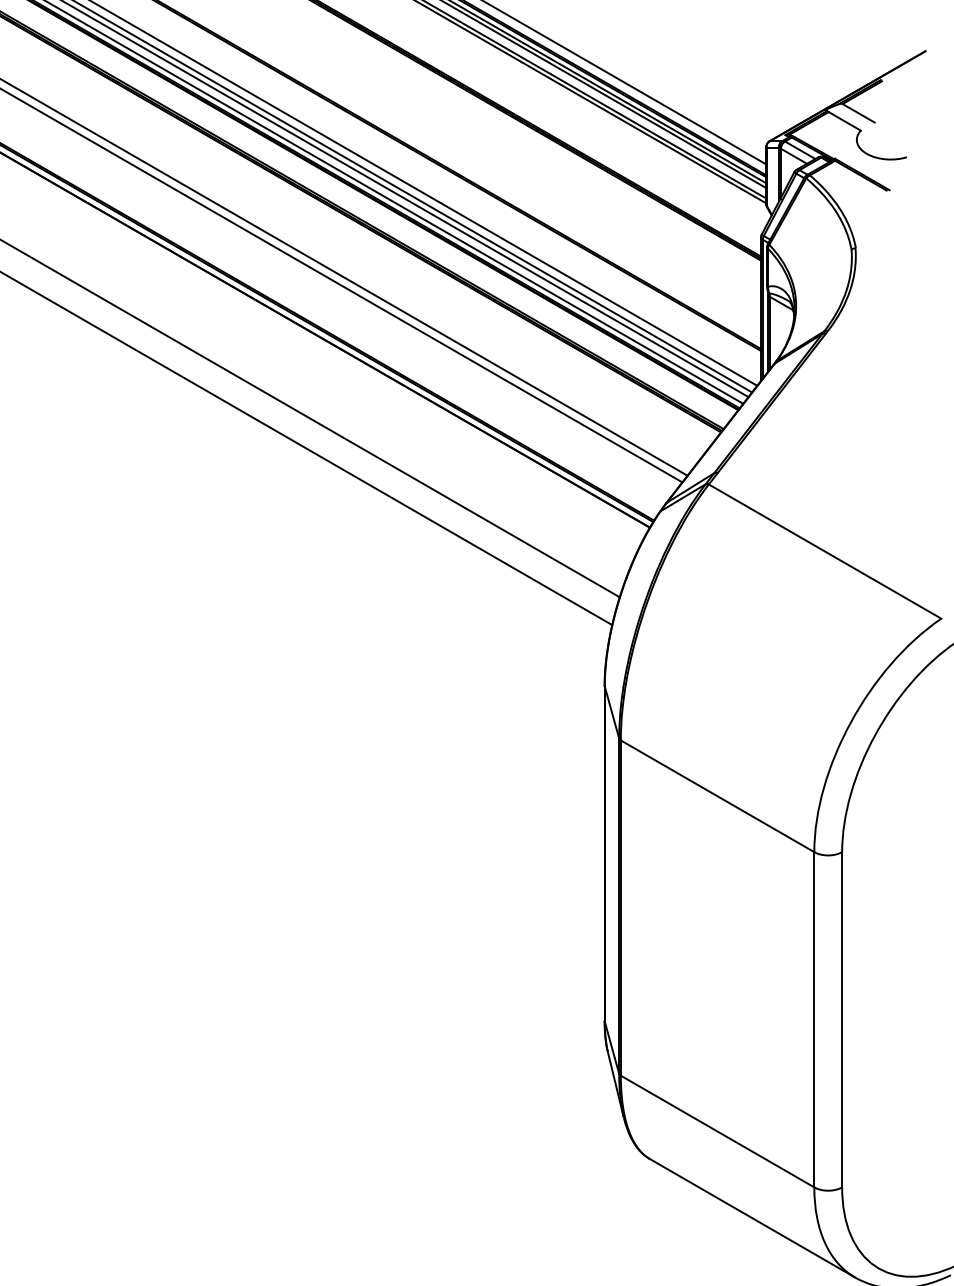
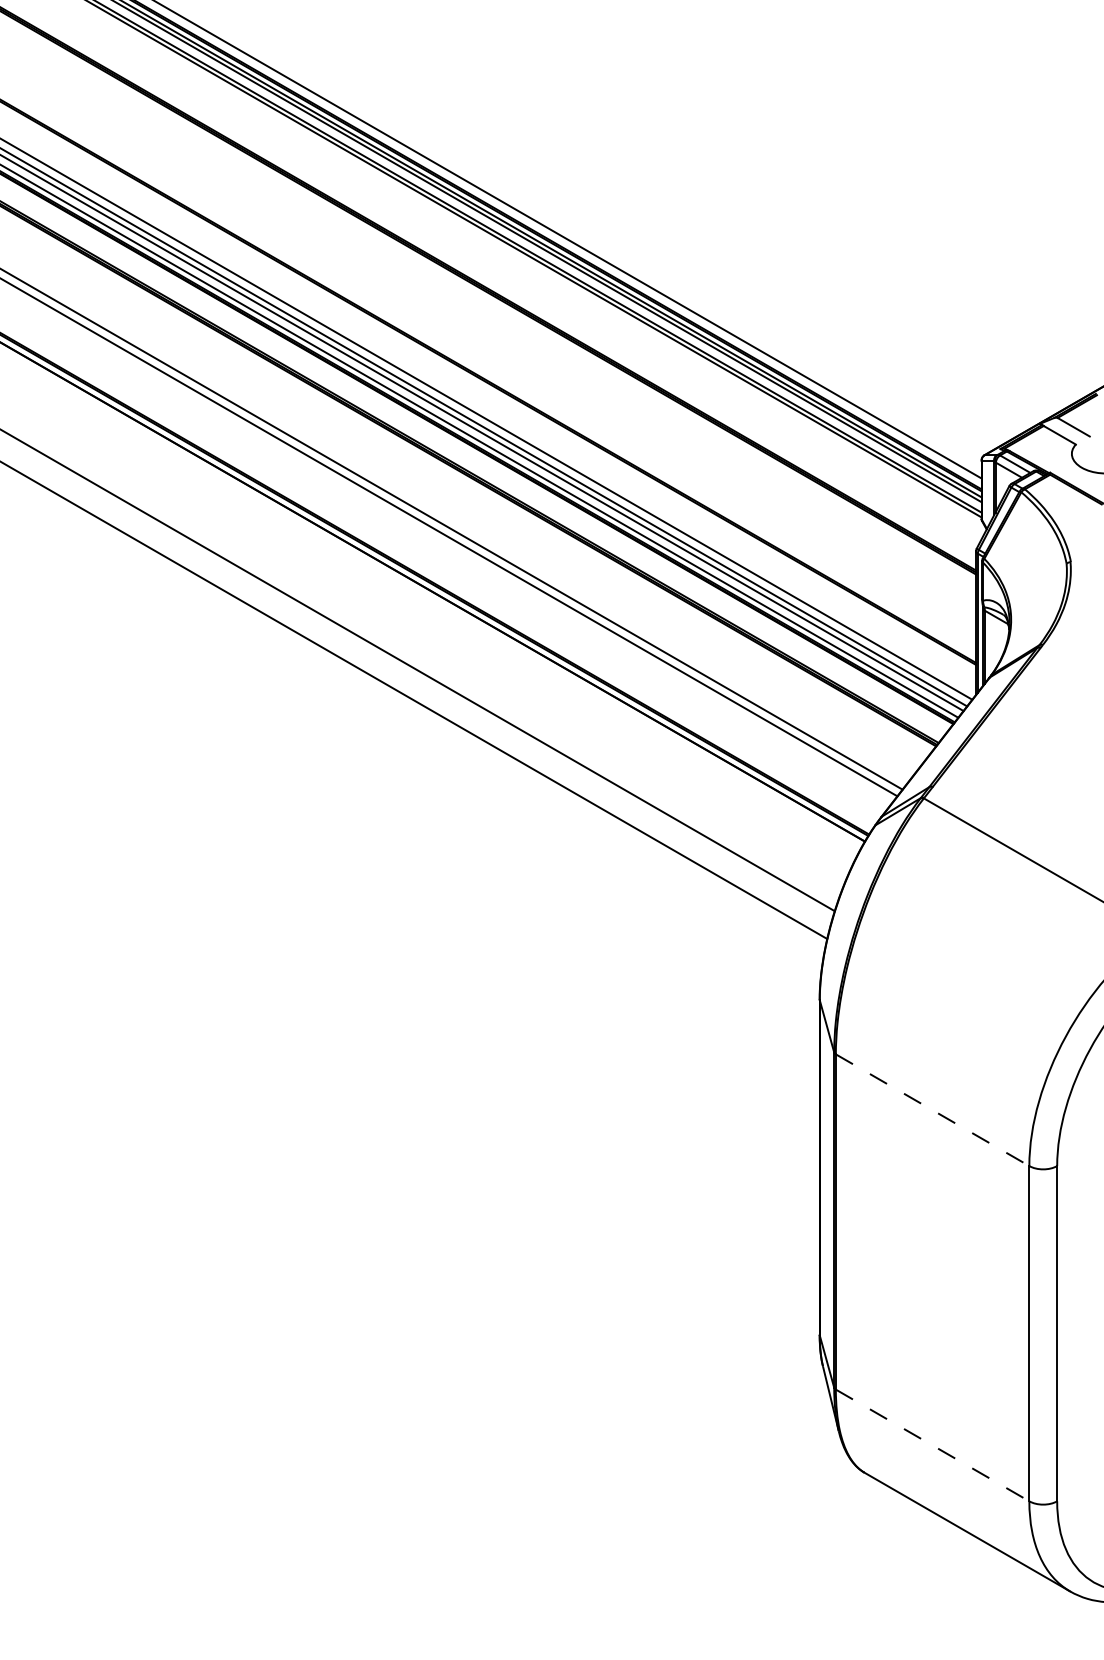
line: (717, 796) -> (932, 1110), solid -> dashed
line: (717, 1131) -> (932, 1445), solid -> dashed

